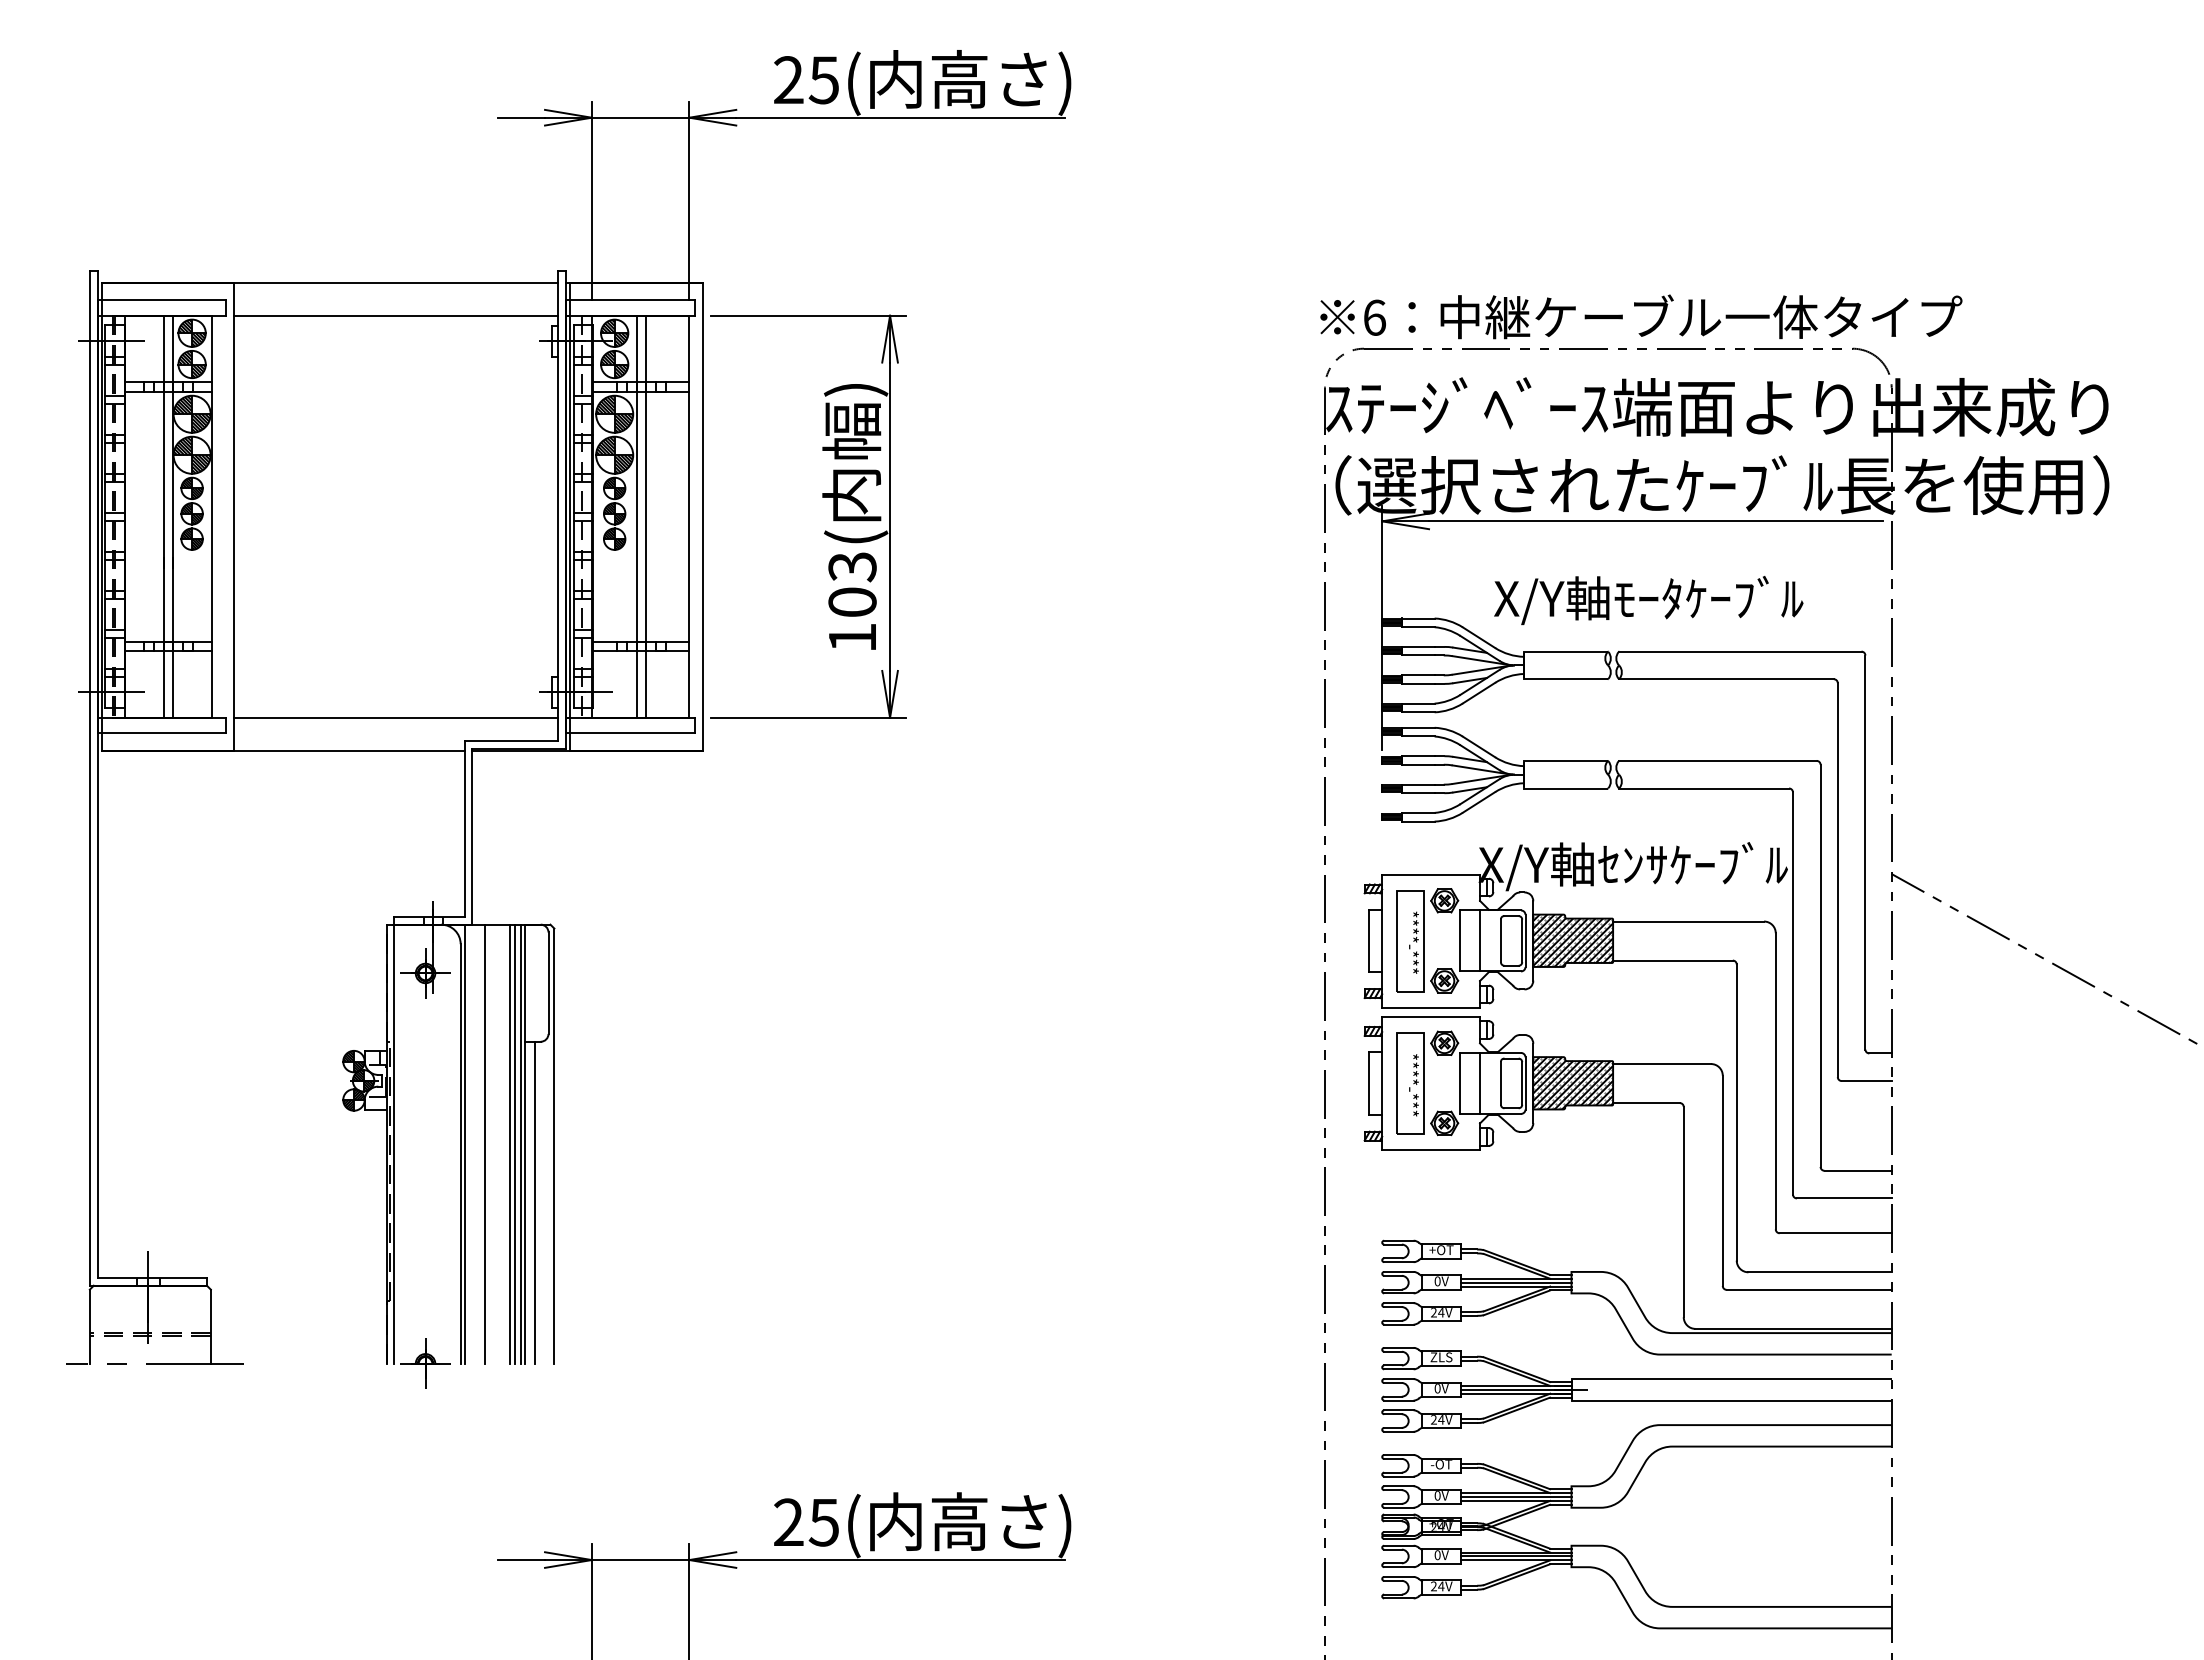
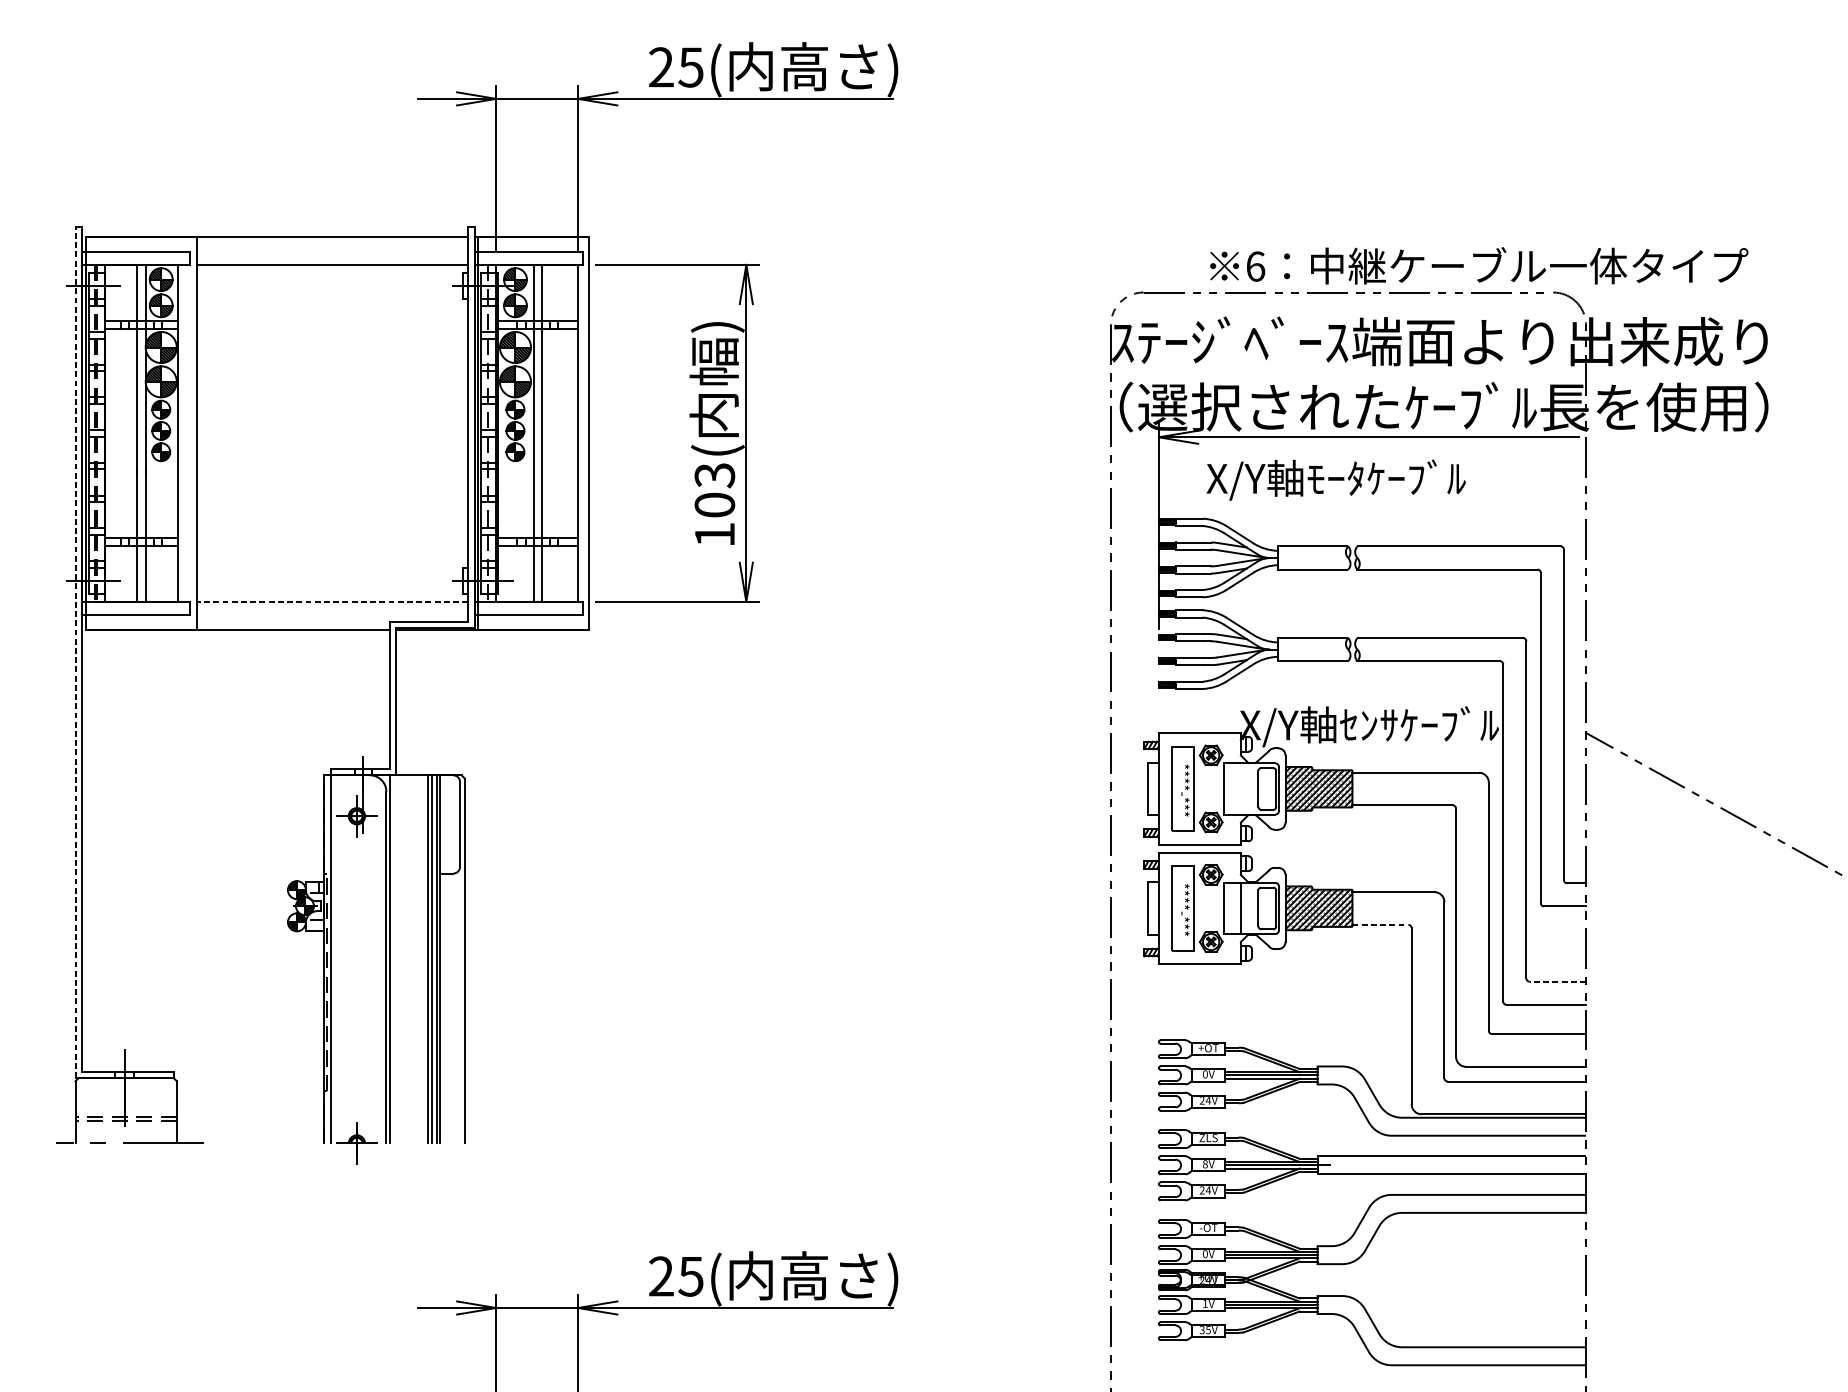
text: (1641, 316) -> (1479, 265), moved
text: (1648, 600) -> (1336, 480), moved
line: (396, 717) -> (332, 601), solid -> dashed
line: (89, 777) -> (75, 651), solid -> dashed
line: (1480, 940) -> (1241, 788), removed
line: (1646, 1103) -> (1380, 925), solid -> dashed
line: (485, 1143) -> (407, 958), removed
line: (1858, 1170) -> (1558, 981), solid -> dashed
line: (534, 1202) -> (448, 1008), removed
text: (1437, 1388) -> (1205, 1164), 0V -> 8V
text: (1437, 1555) -> (1205, 1304), 0V -> 1V
text: (1437, 1586) -> (1205, 1330), 24V -> 35V

